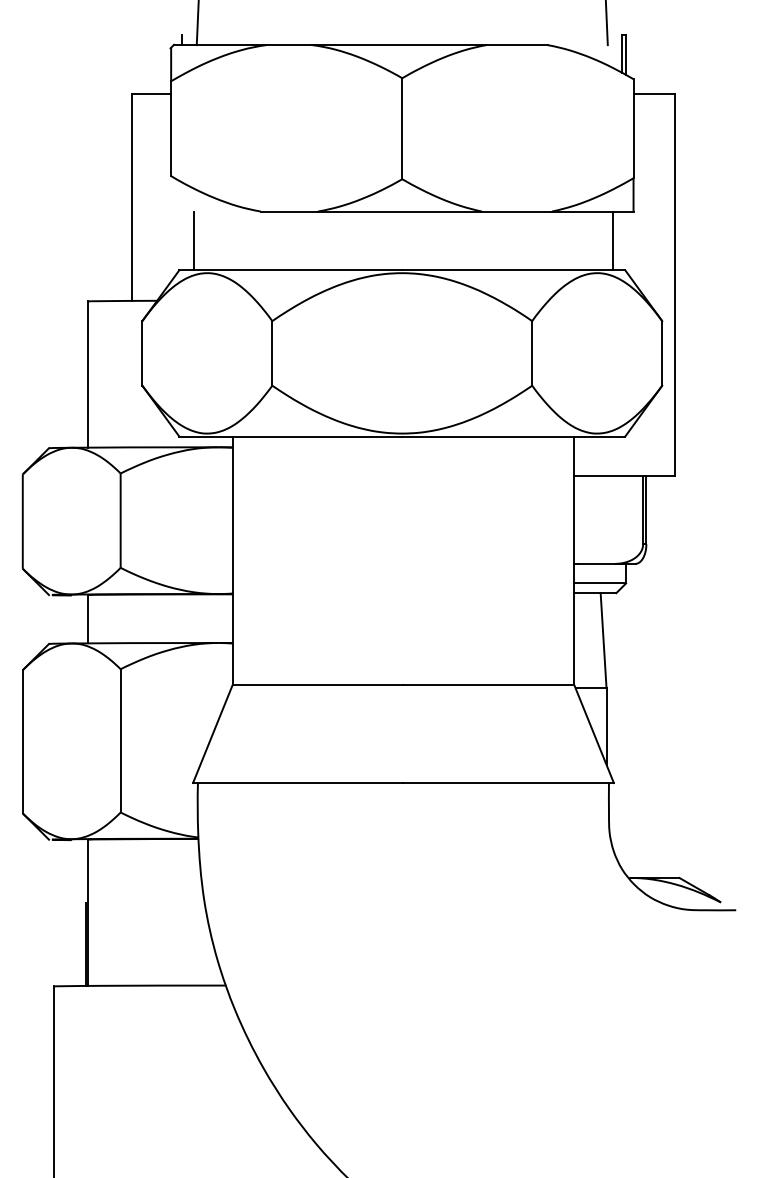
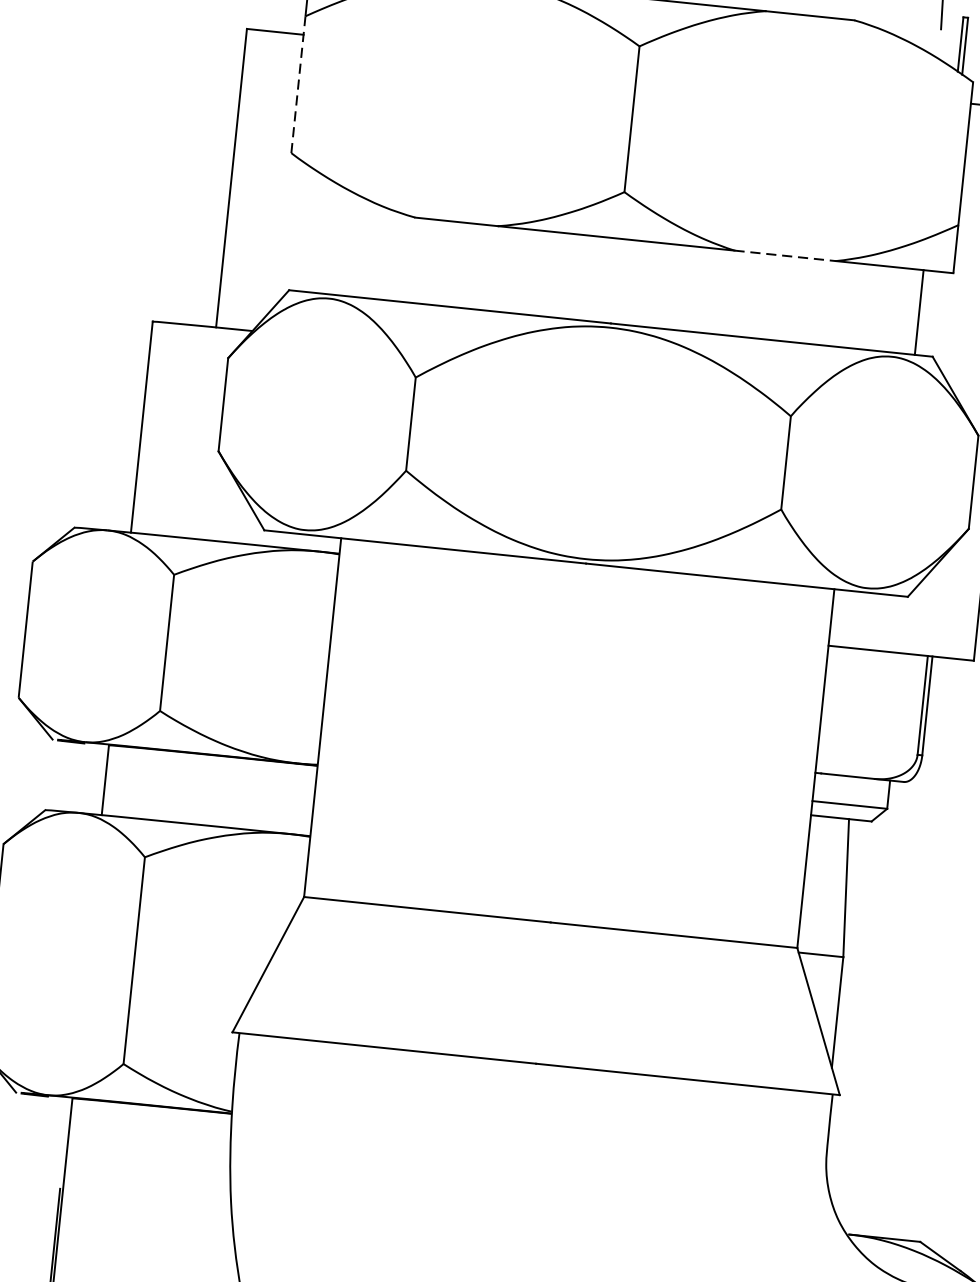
line: (171, 128) -> (298, 84), solid -> dashed
line: (517, 211) -> (785, 255), solid -> dashed
line: (194, 240) -> (315, 249), removed

